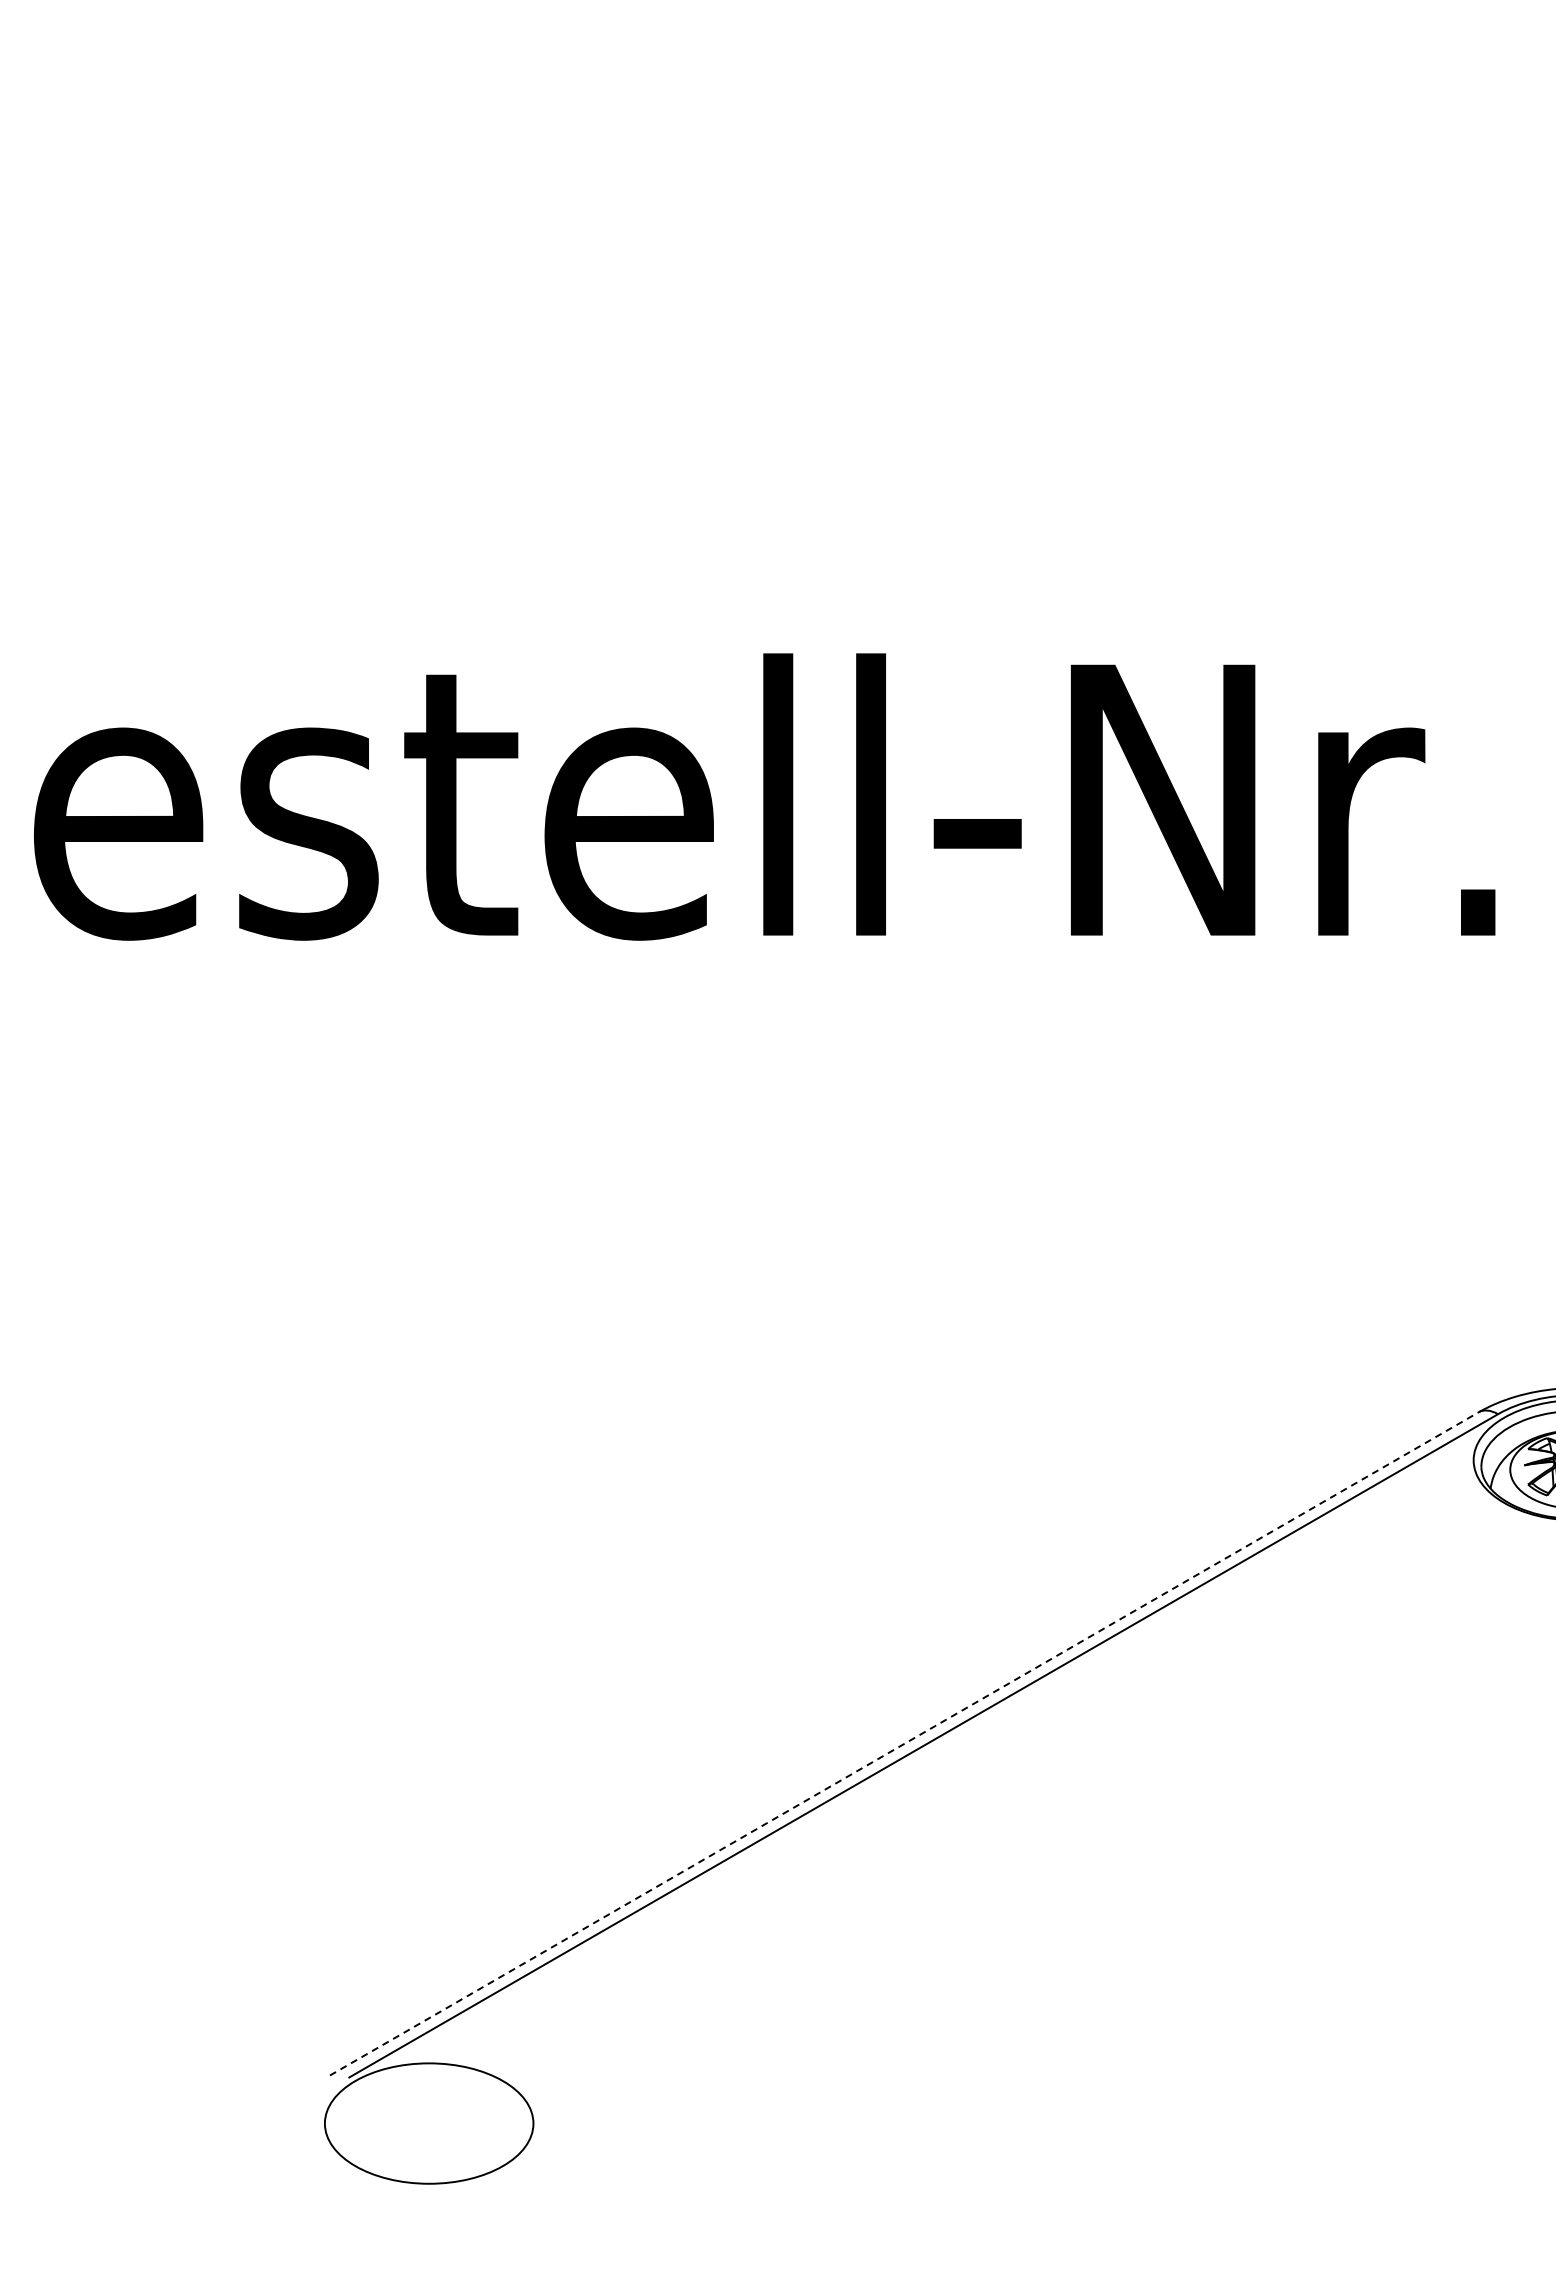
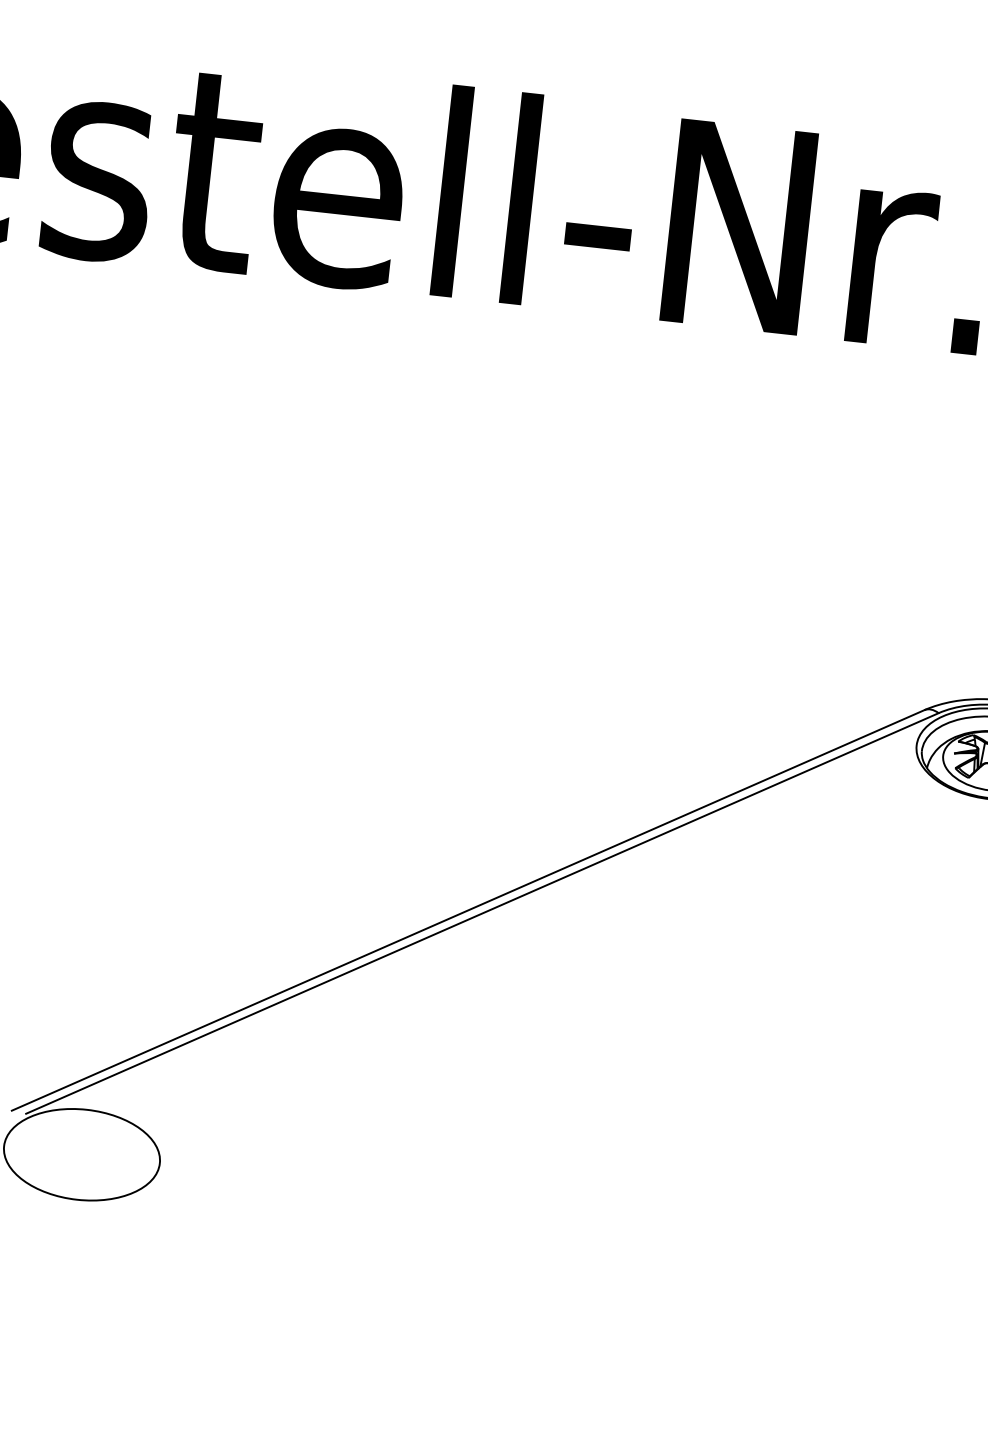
line: (904, 1743) -> (468, 910), dashed -> solid

